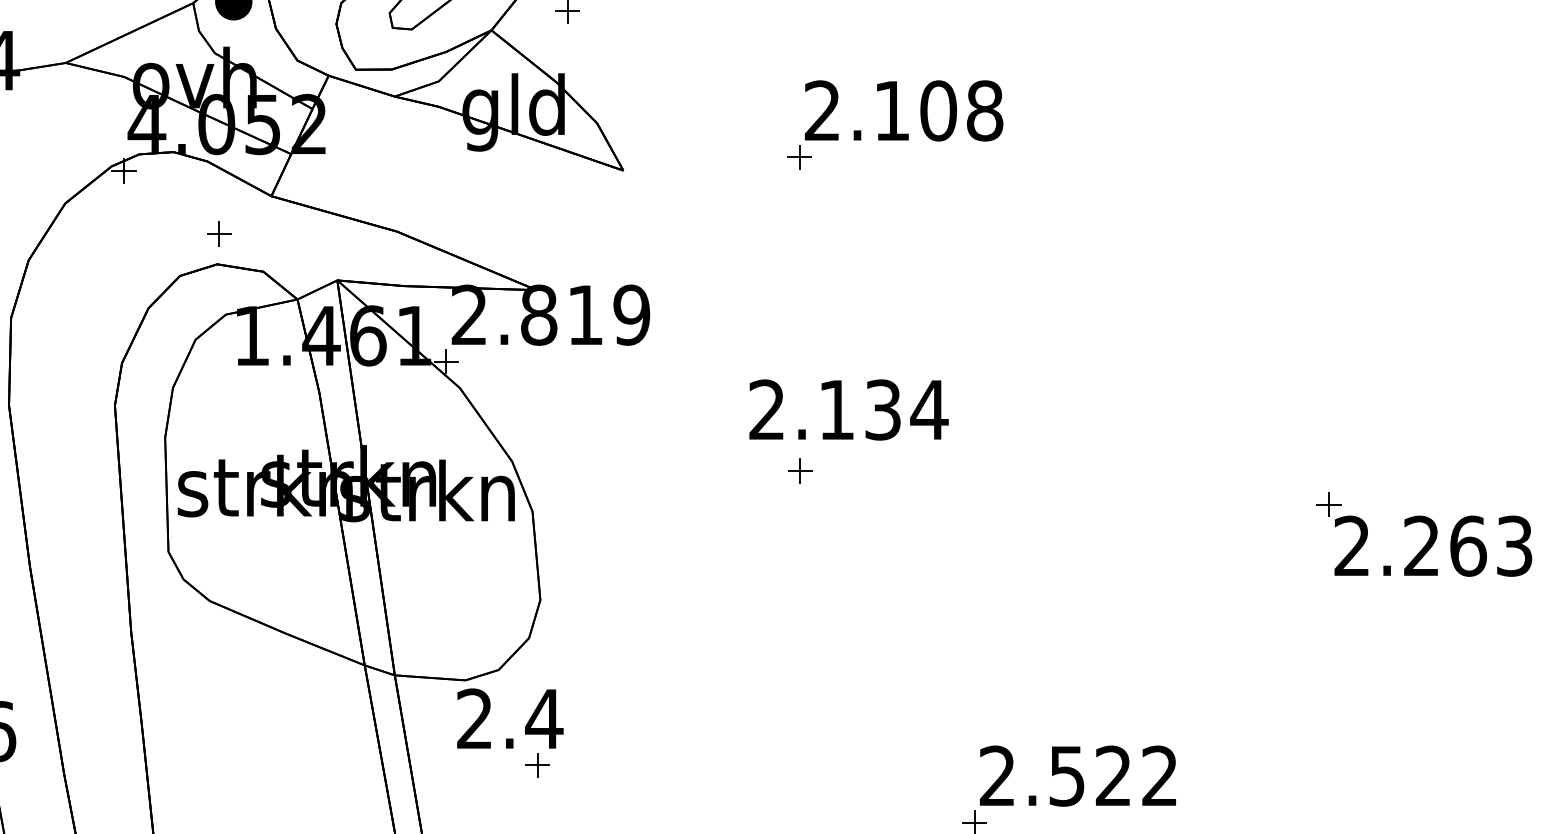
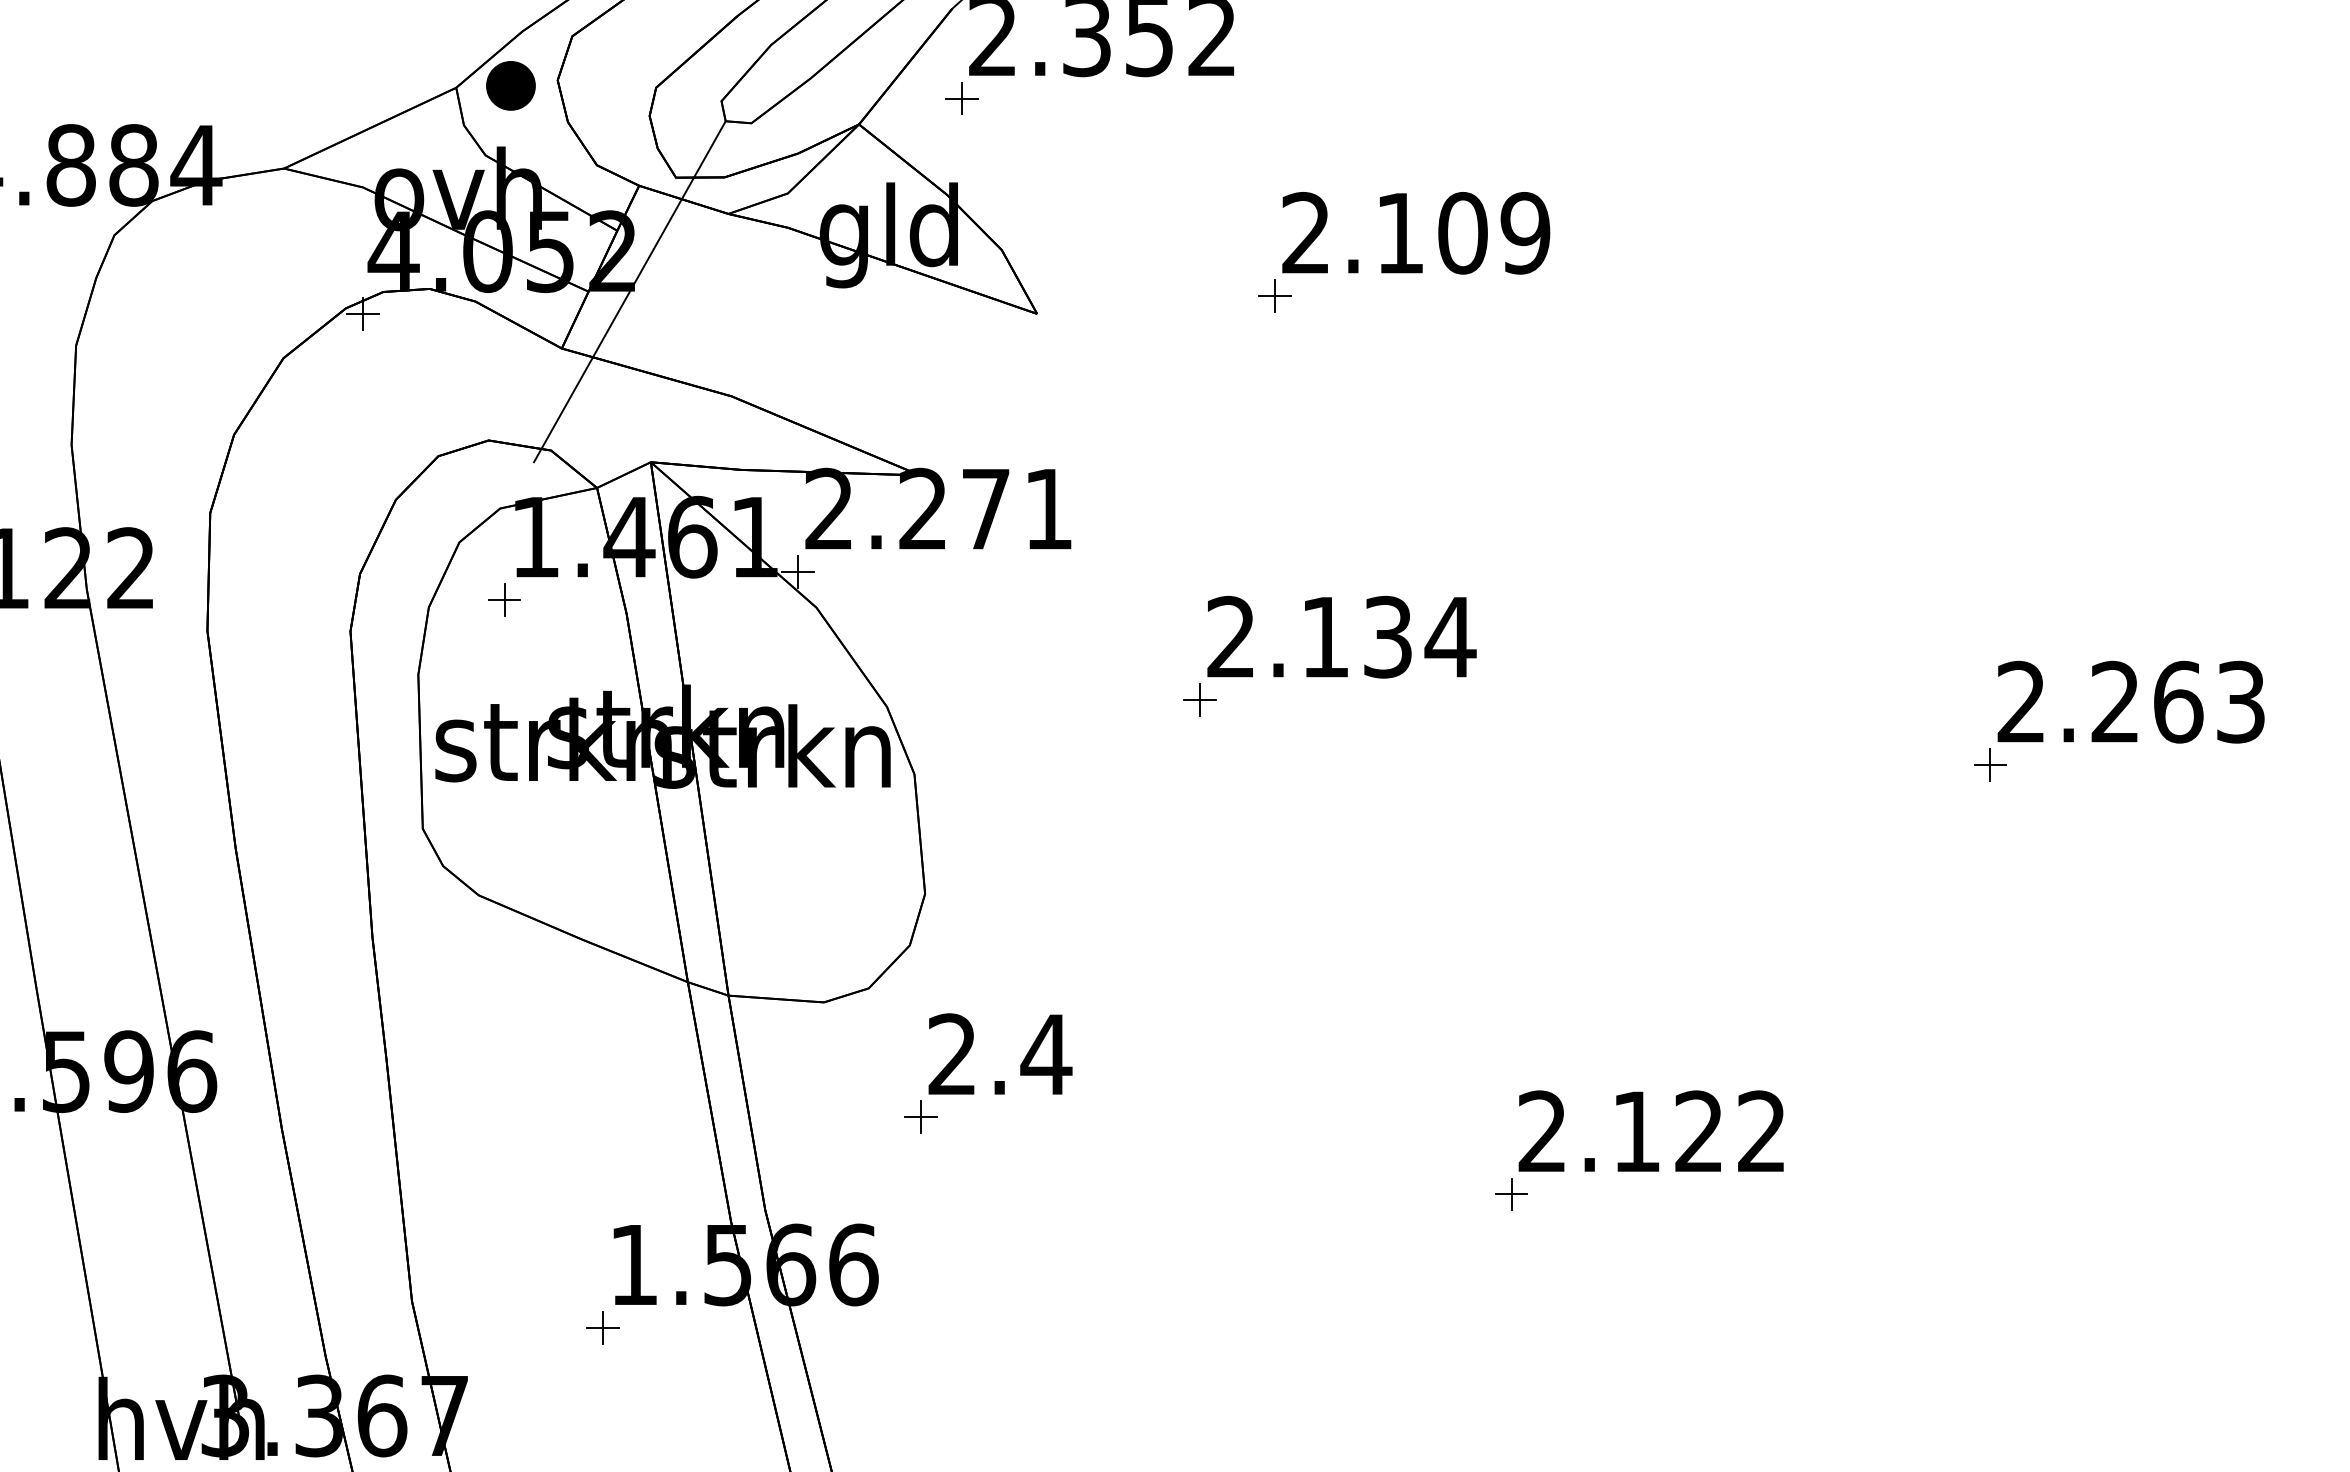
text: (984, 111) -> (1525, 233), 2.108 -> 2.109
line: (321, 154) -> (629, 291), added
part: (219, 233) -> (504, 599), moved
text: (585, 314) -> (985, 508), 2.819 -> 2.271
part: (799, 470) -> (1199, 699), moved
text: (1432, 545) -> (2130, 701), moved
text: (510, 718) -> (1000, 1053), moved
text: (1067, 776) -> (1636, 1132), 2.522 -> 2.122

